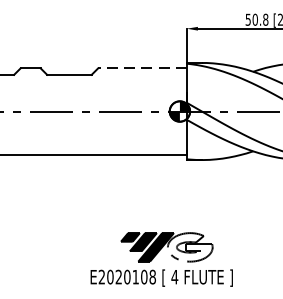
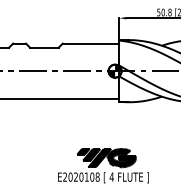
line: (141, 68) -> (90, 43), dashed -> solid
fill: (189, 247) -> (121, 158), added

